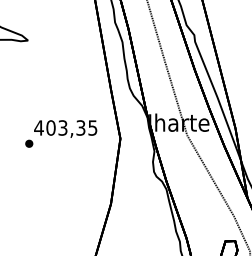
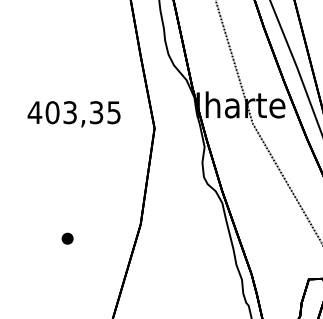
part: (29, 143) -> (67, 238), moved

